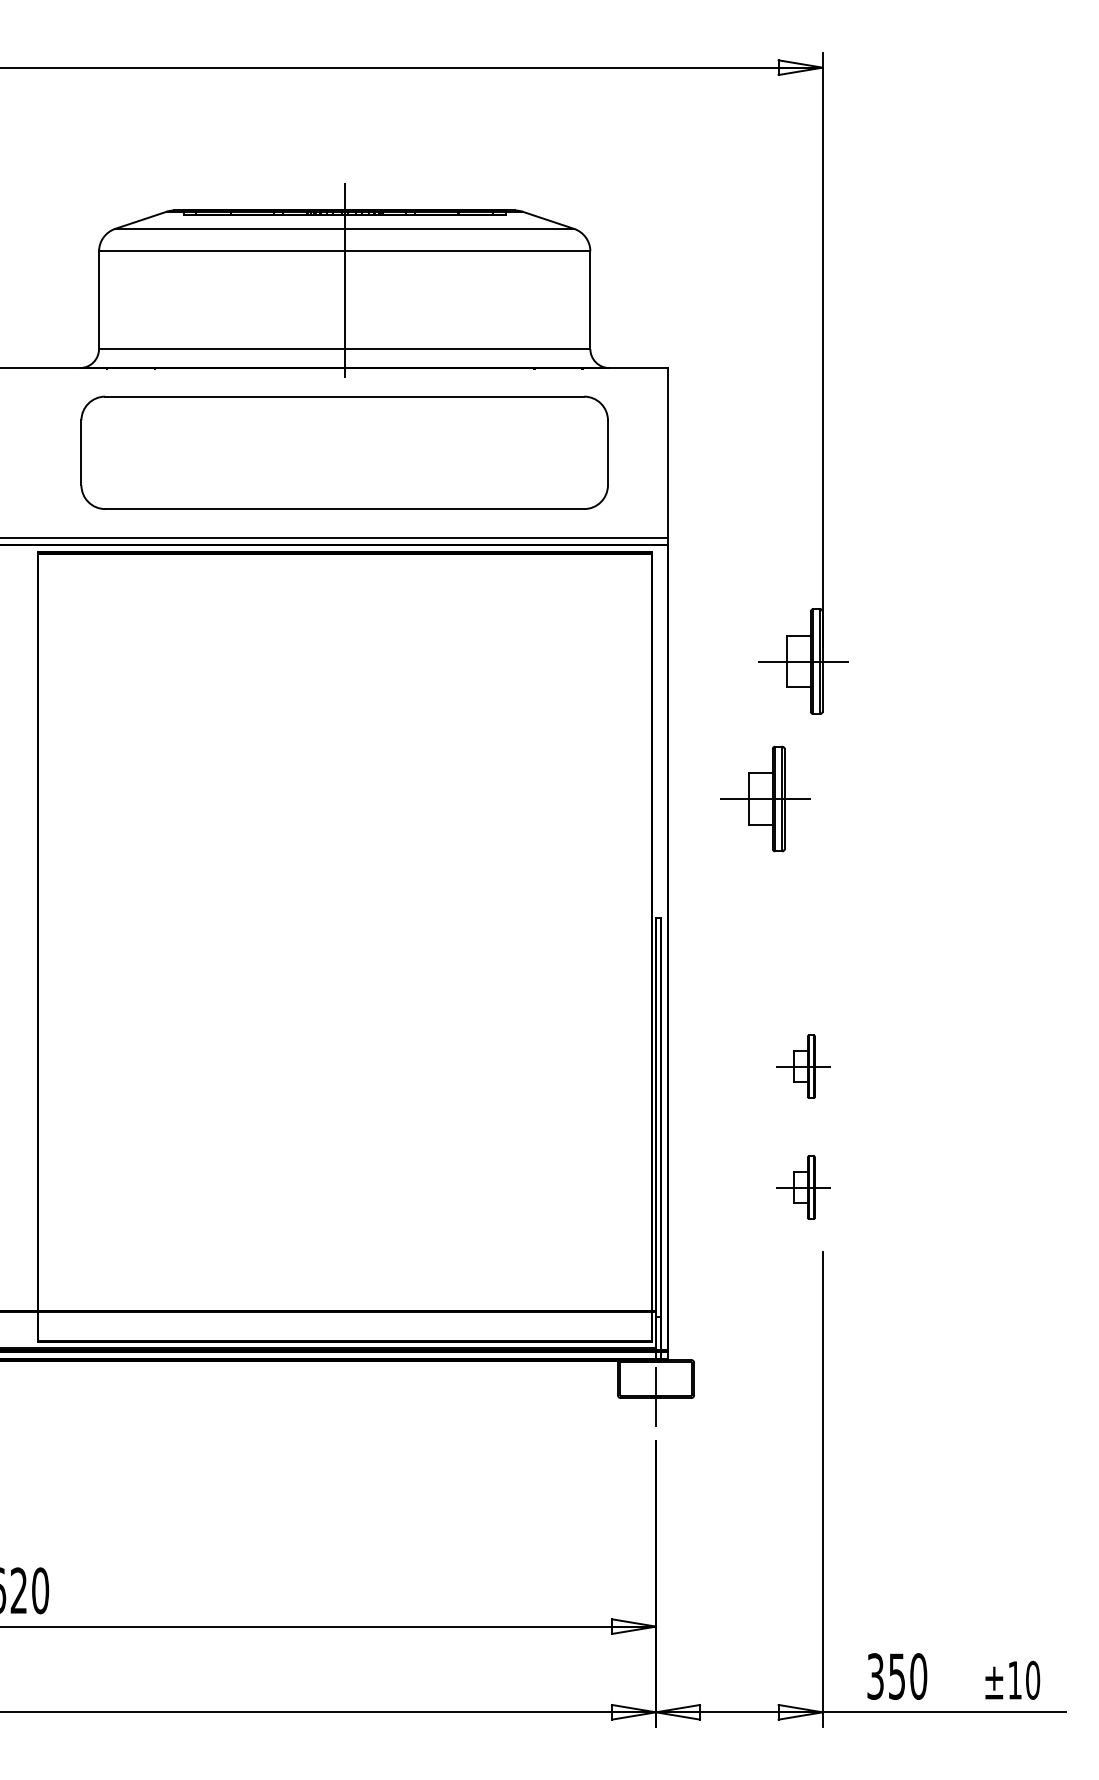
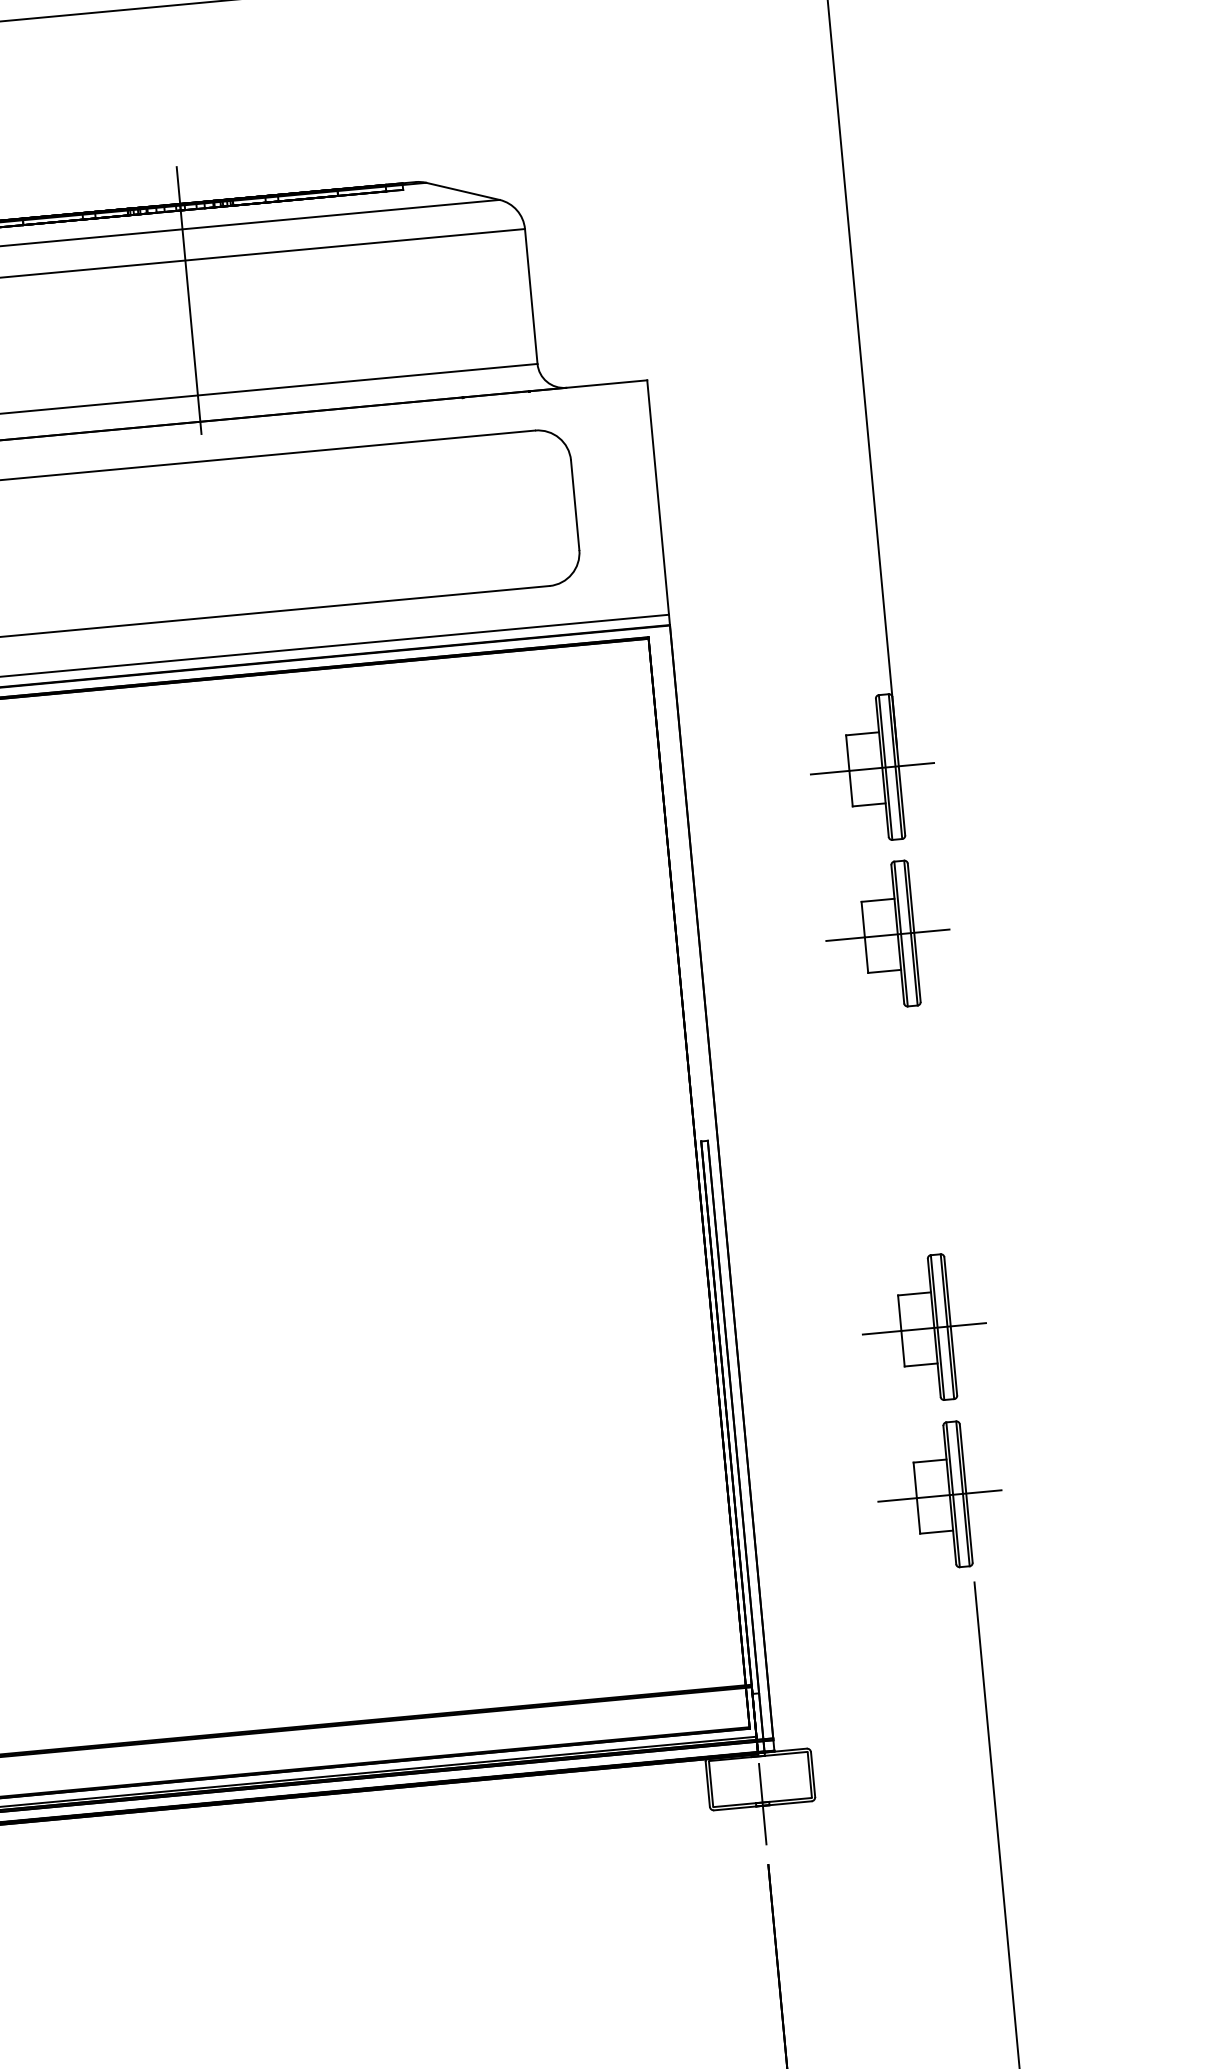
part: (765, 798) -> (887, 934), moved
part: (803, 1066) -> (924, 1328), size x1.67
part: (803, 1187) -> (939, 1495), size x1.67

